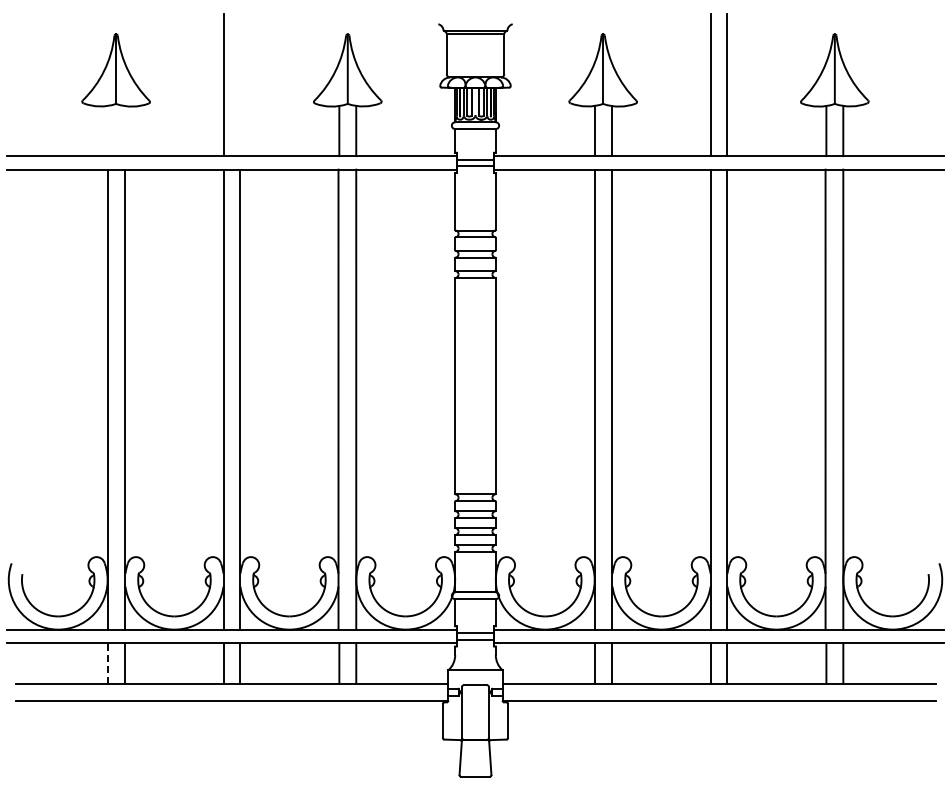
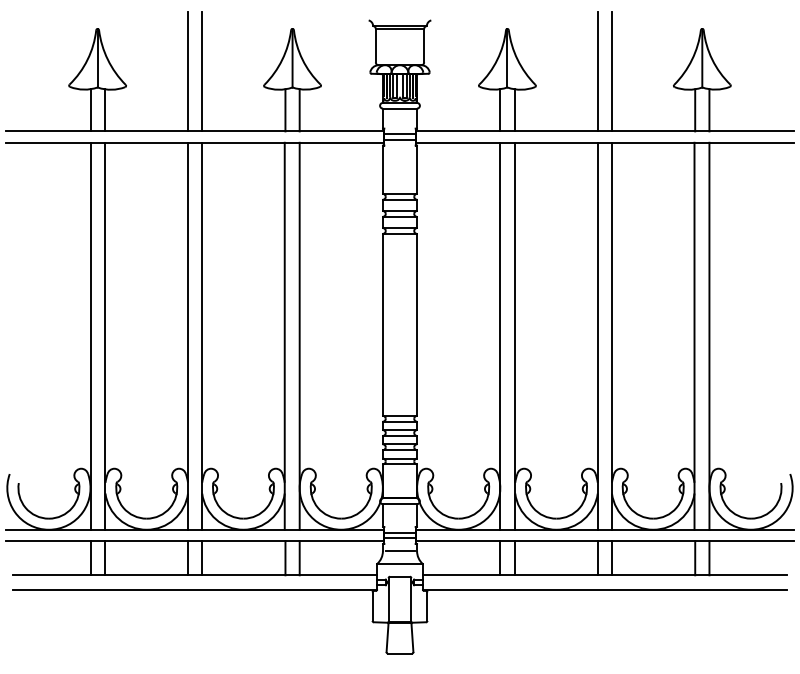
line: (240, 85) -> (202, 71), added
line: (107, 130) -> (90, 109), added
line: (124, 131) -> (104, 110), added
line: (475, 655) -> (400, 551), added
line: (107, 662) -> (90, 557), dashed -> solid

